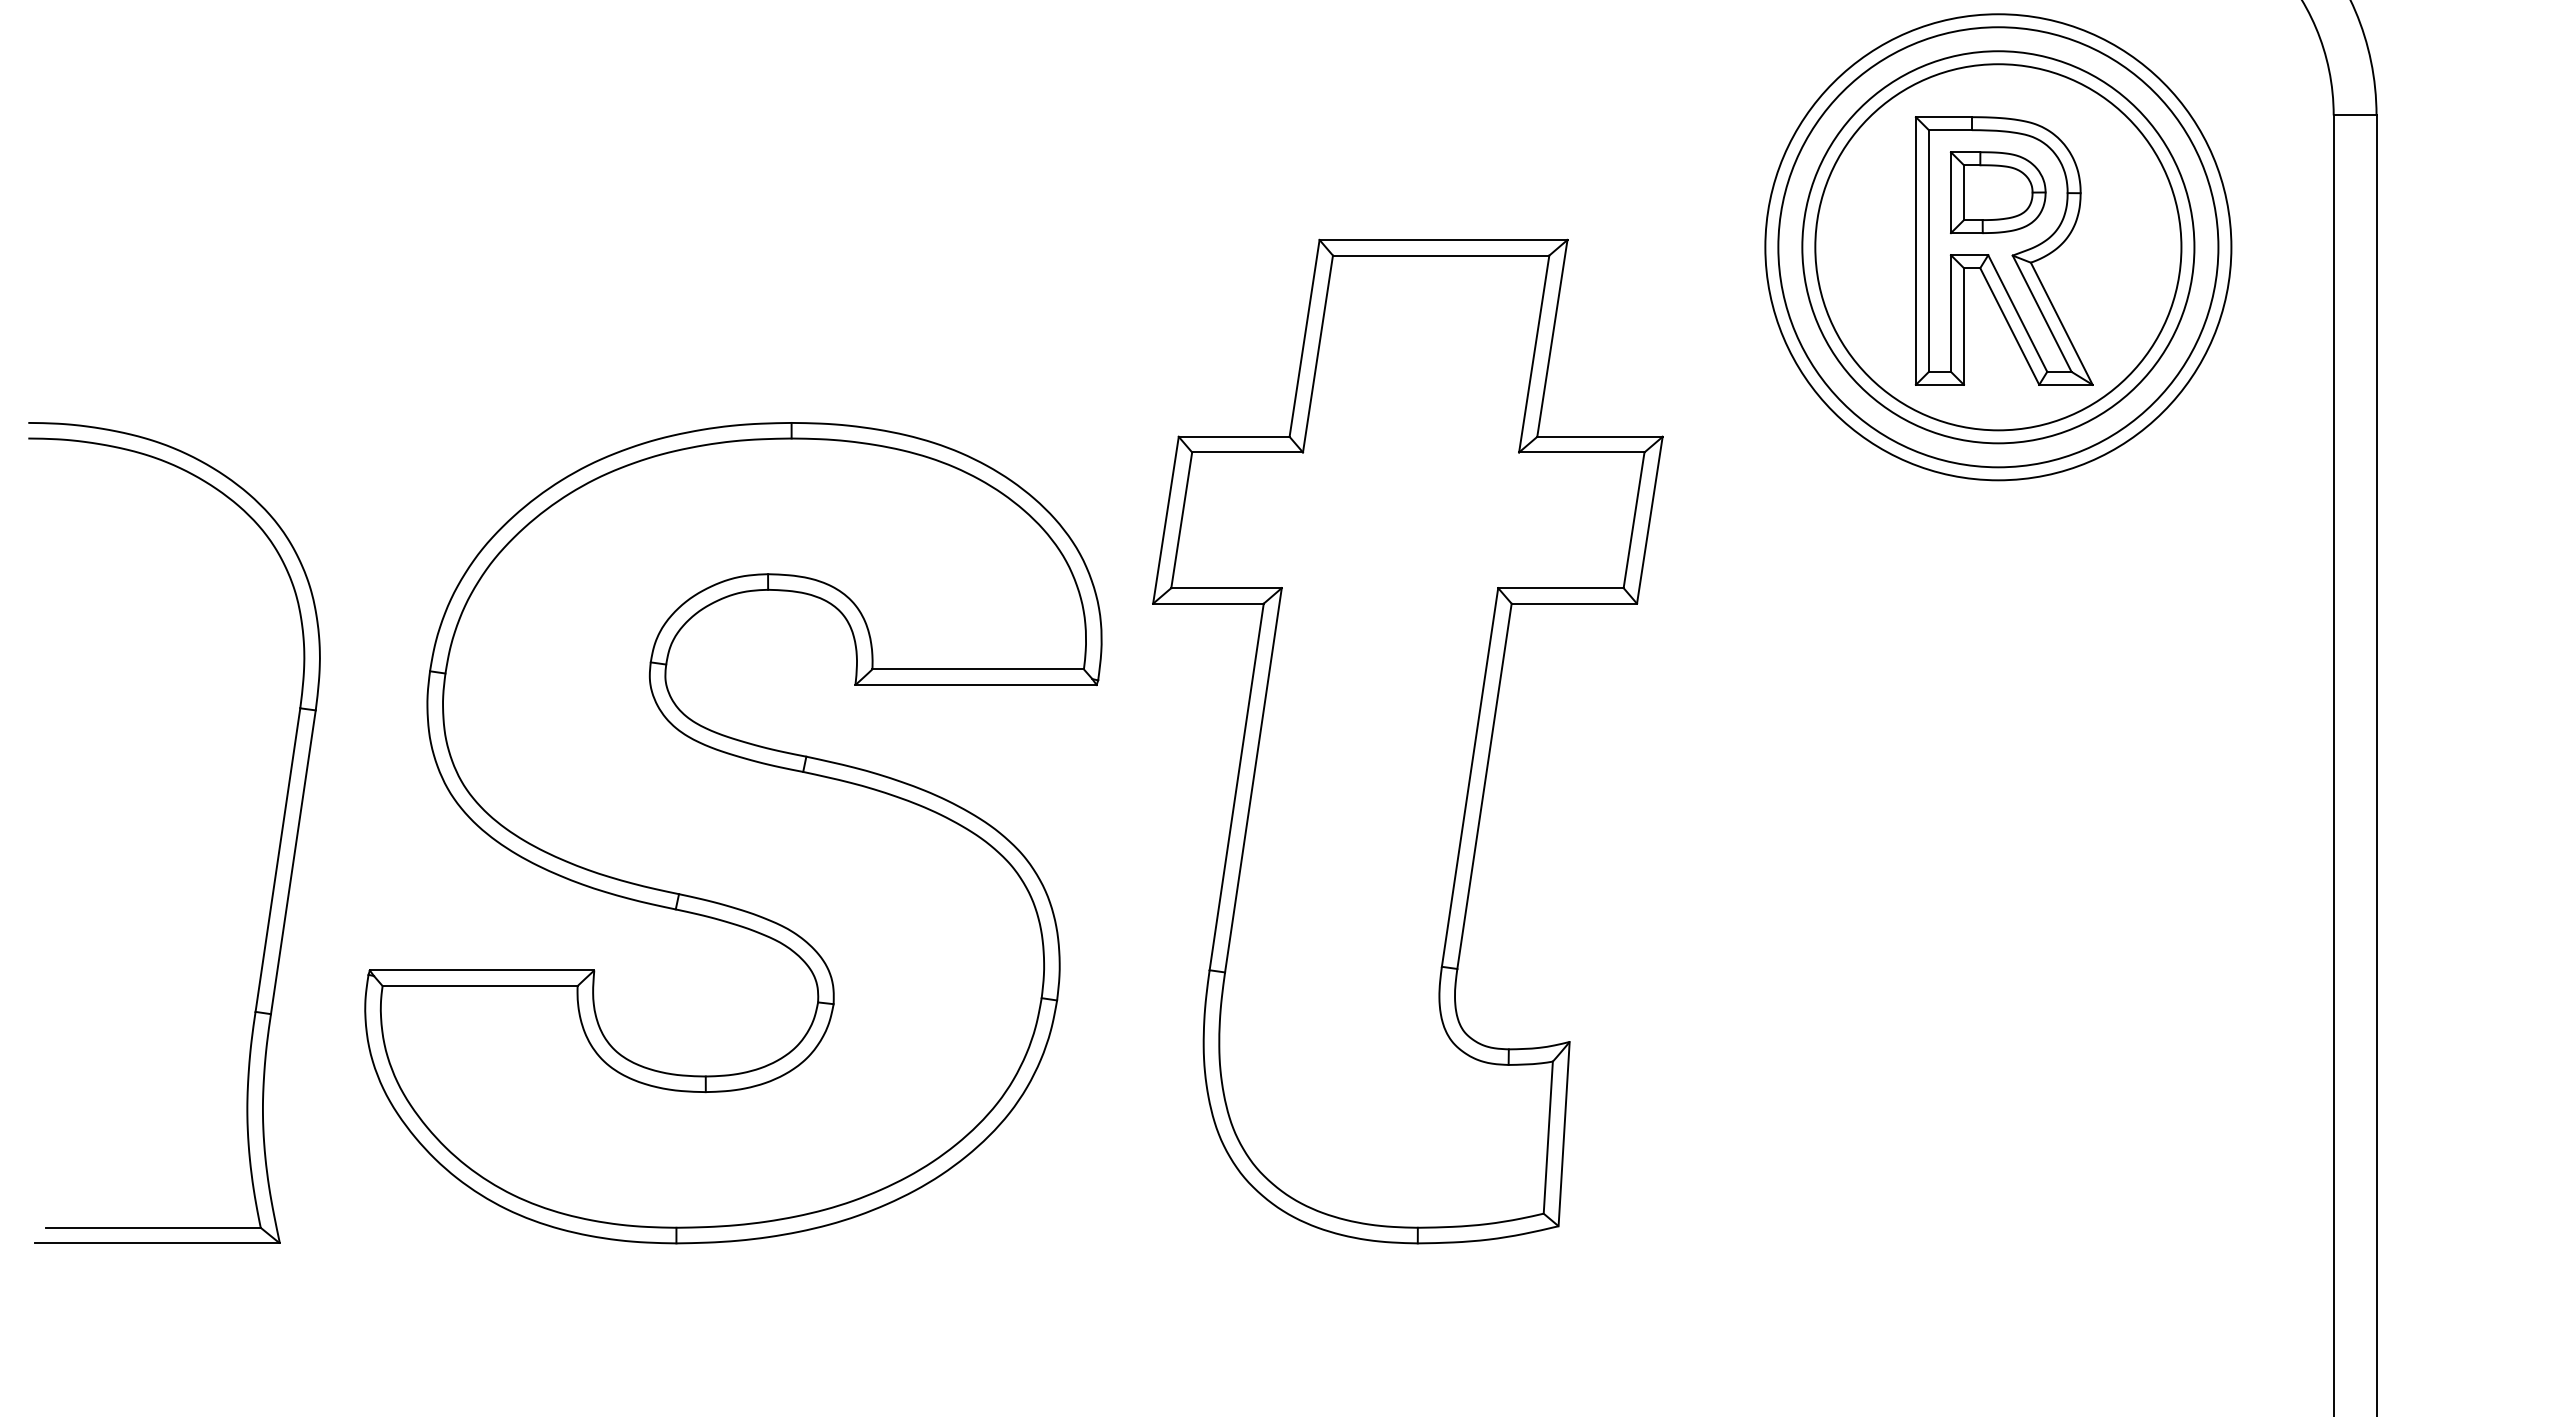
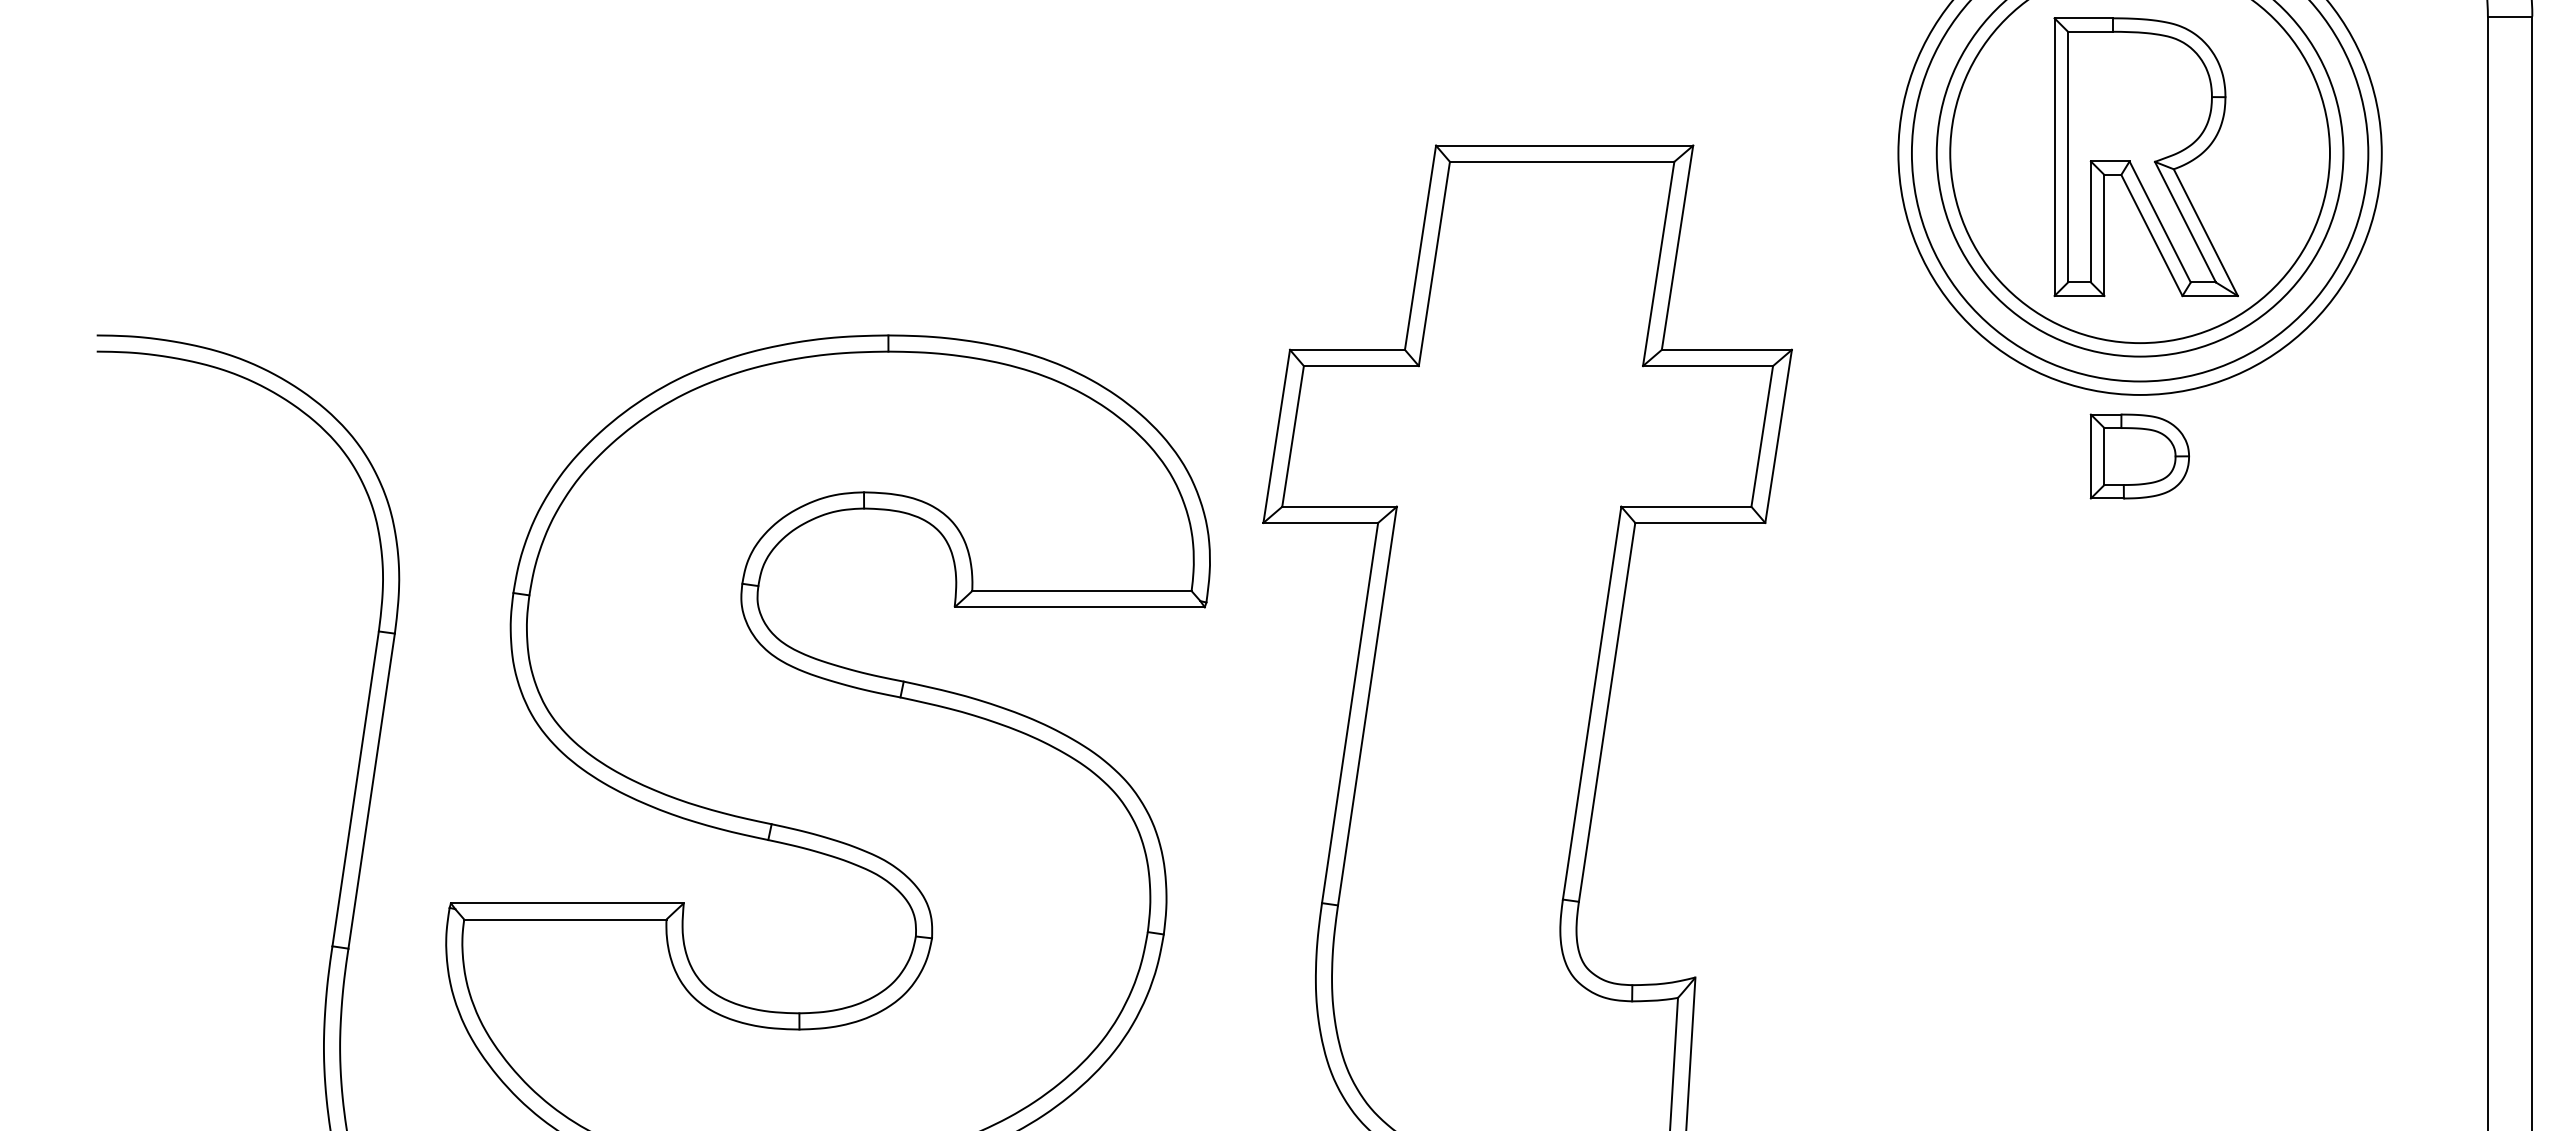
part: (1997, 192) -> (2139, 456), moved

